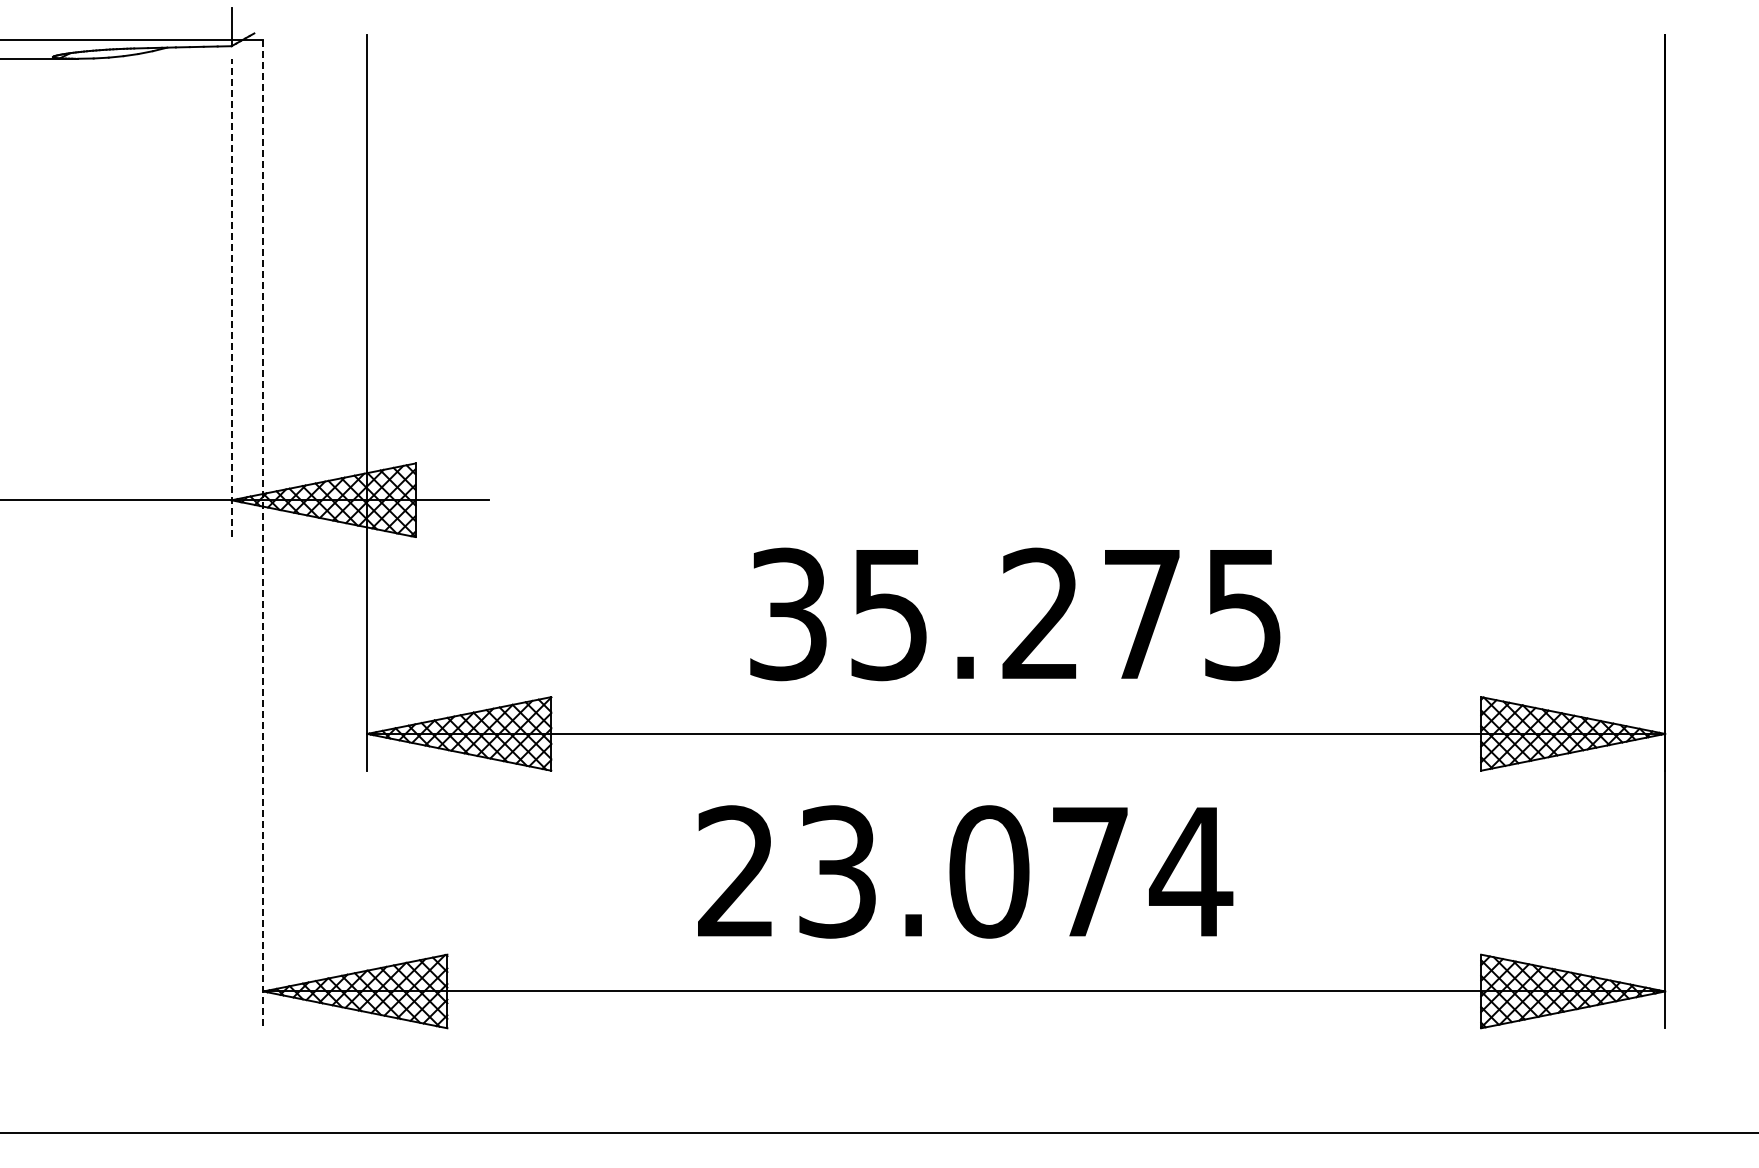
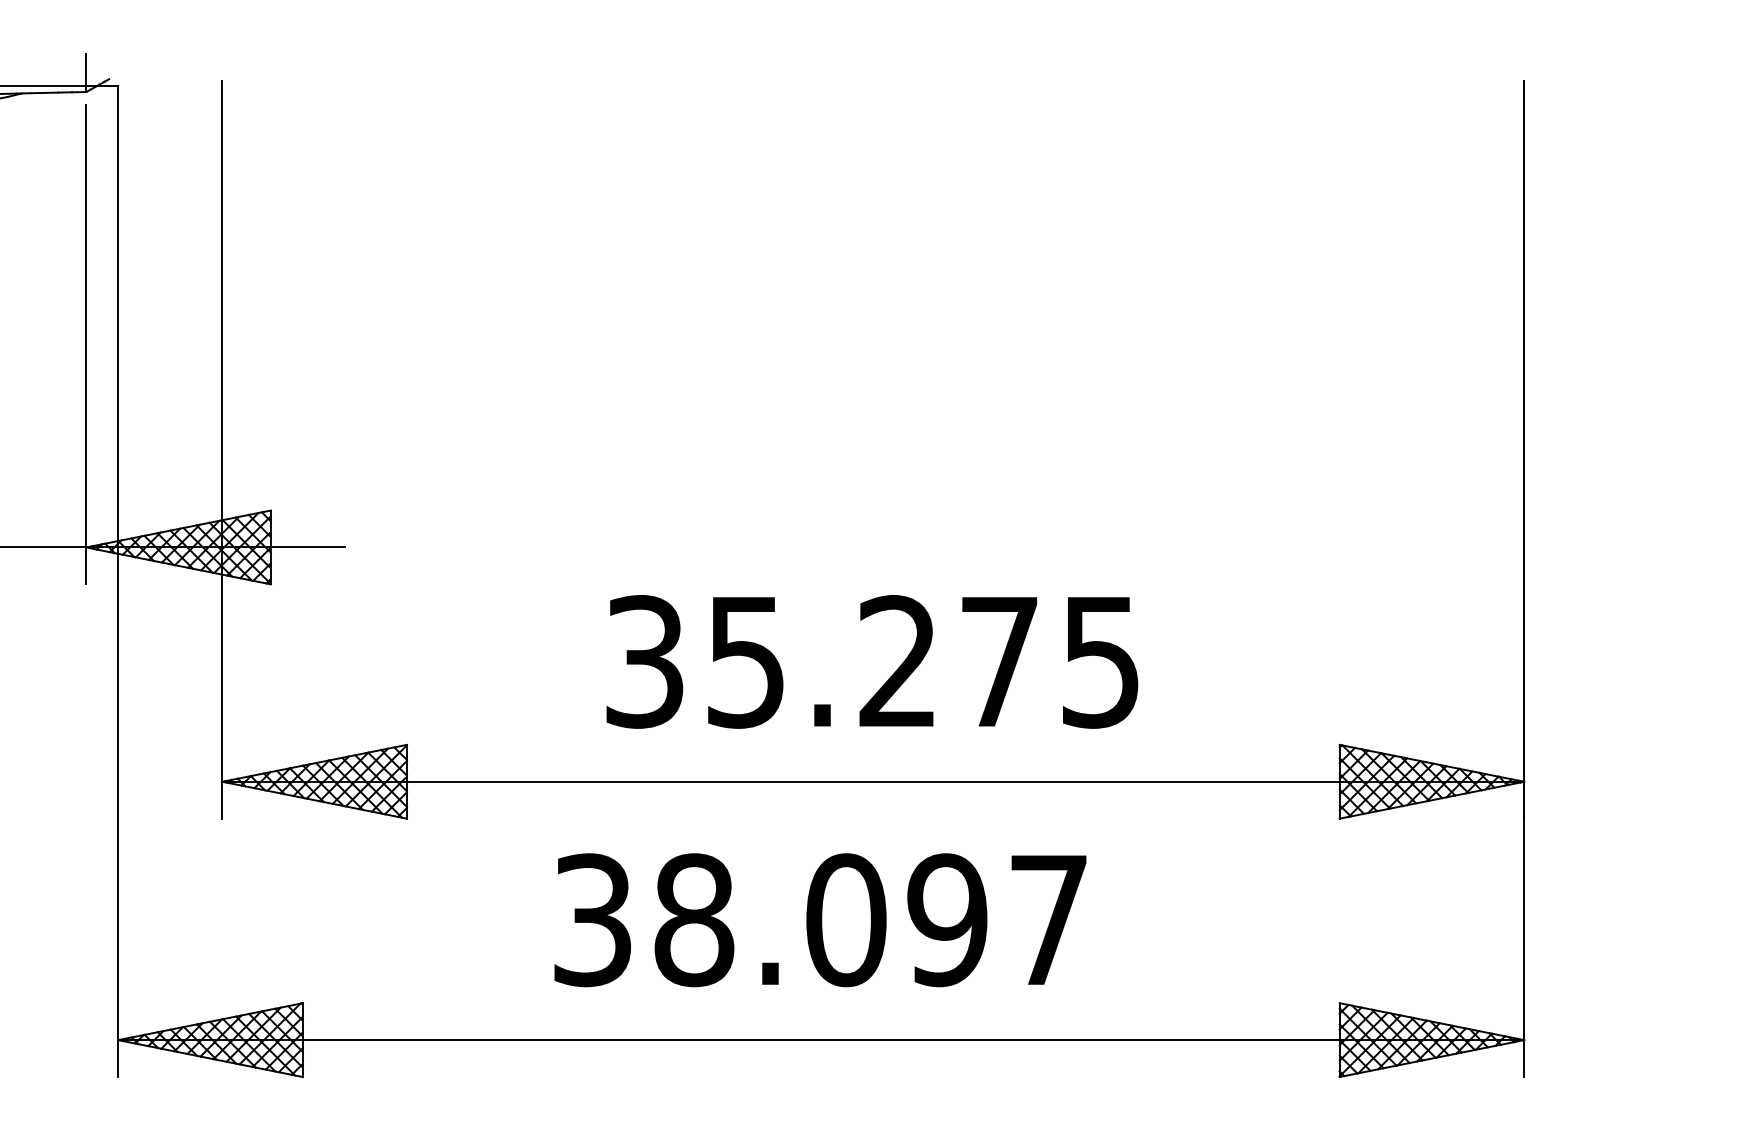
line: (231, 297) -> (86, 344), dashed -> solid
line: (263, 534) -> (118, 581), dashed -> solid
text: (965, 871) -> (822, 919), 23.074 -> 38.097

